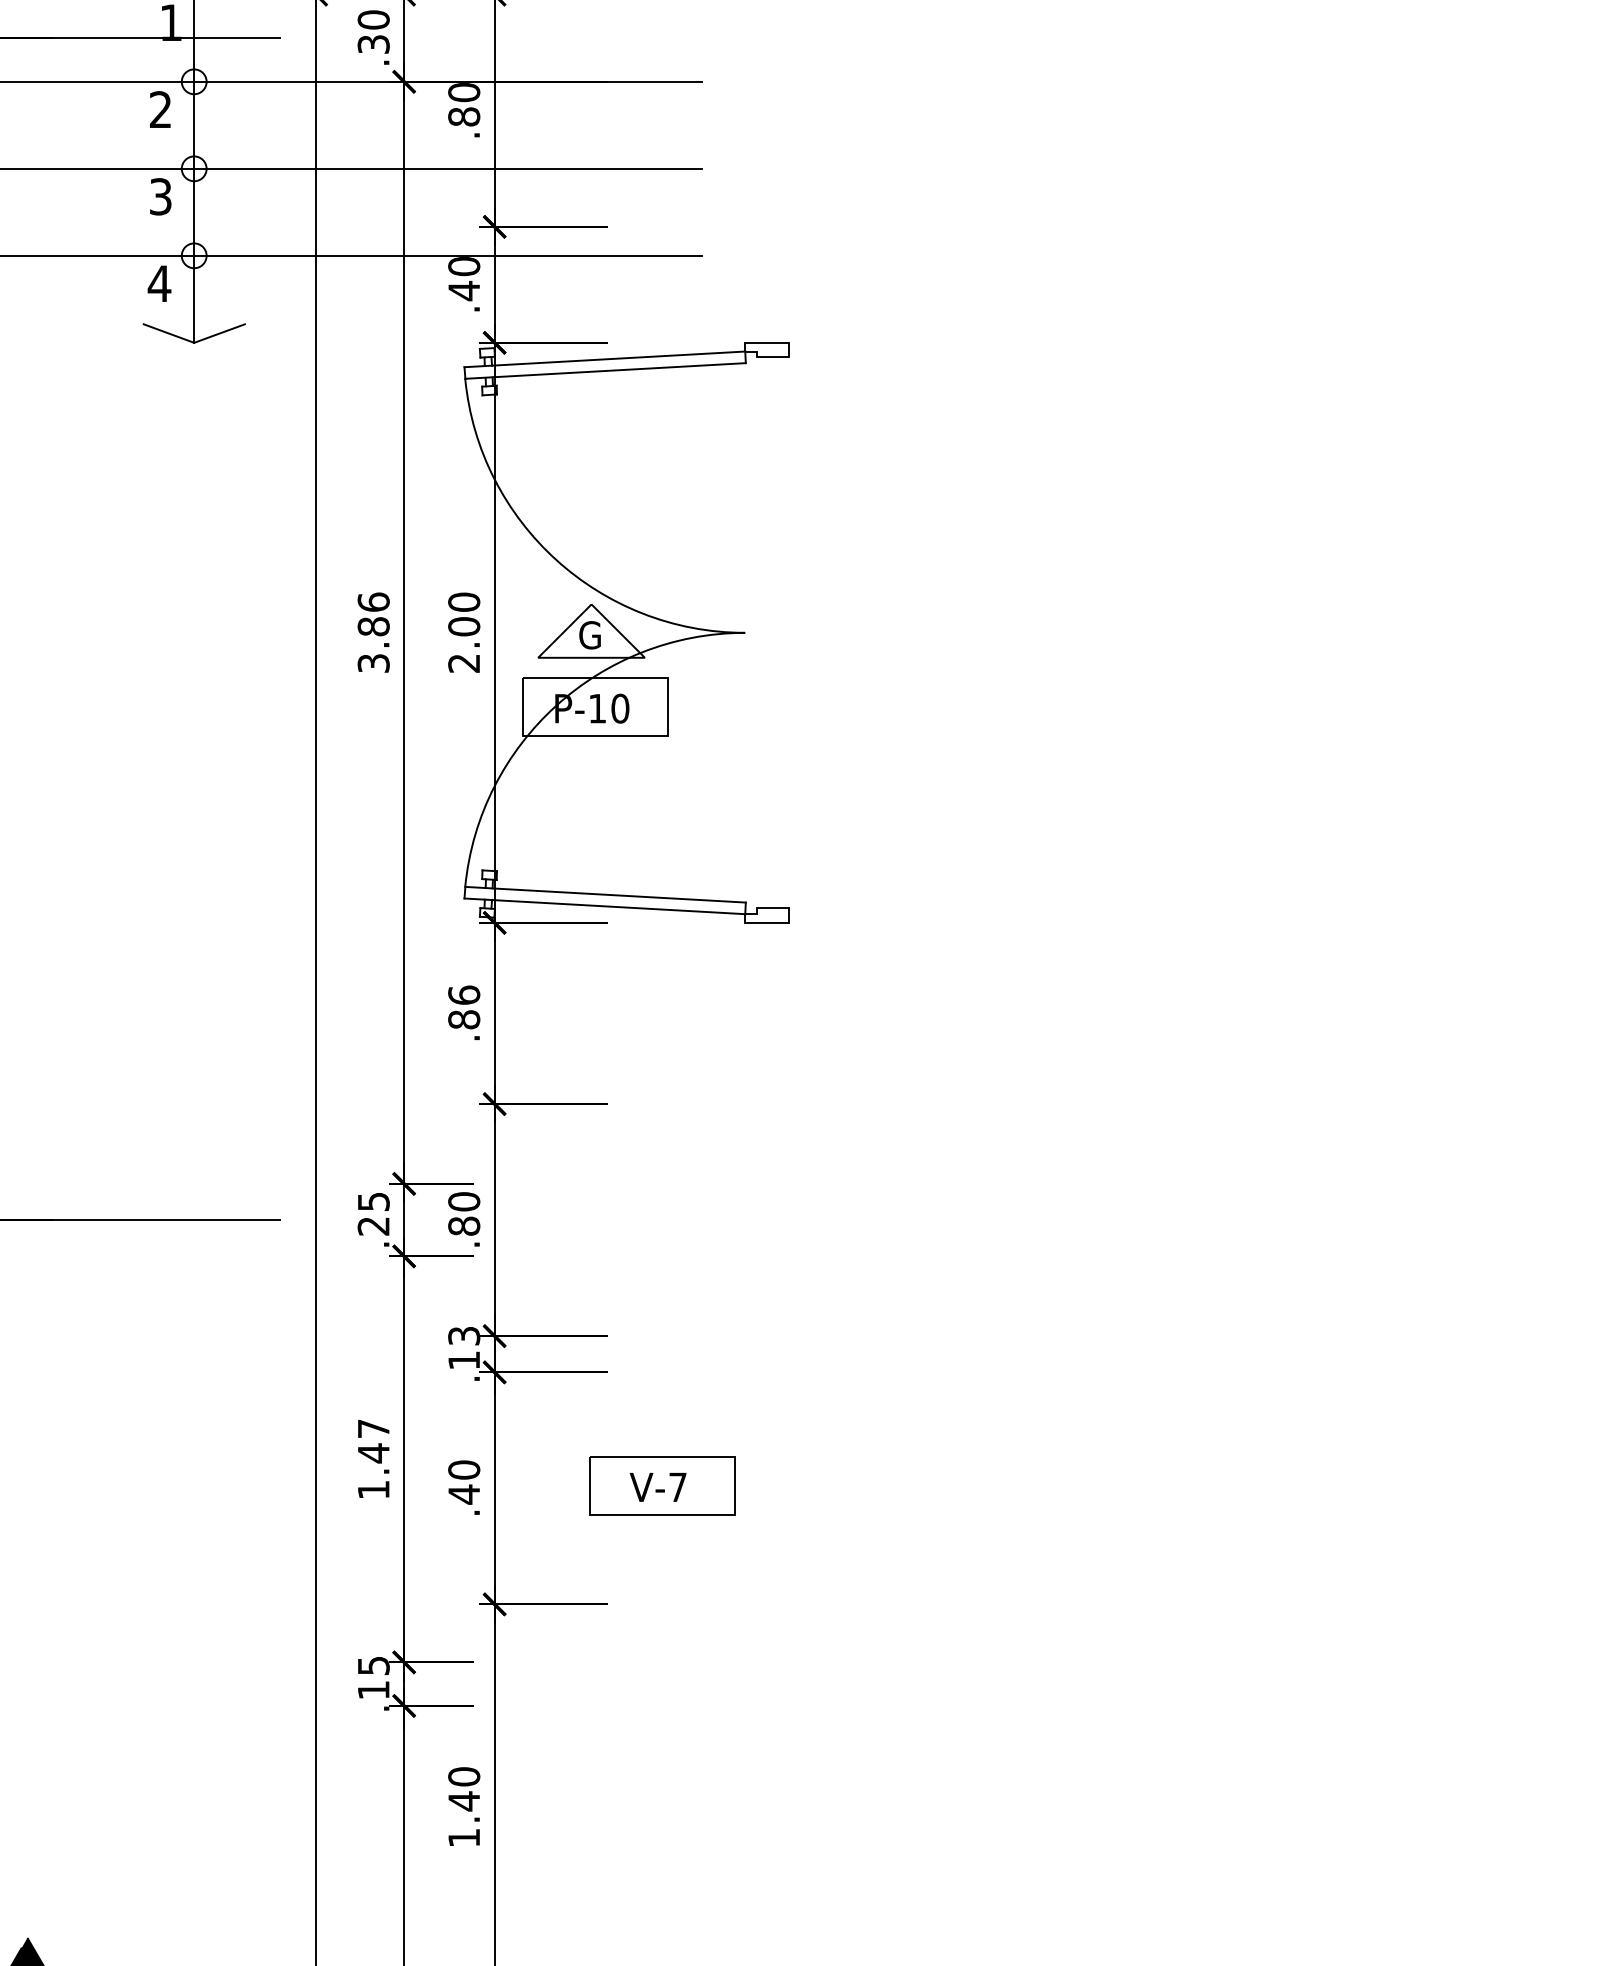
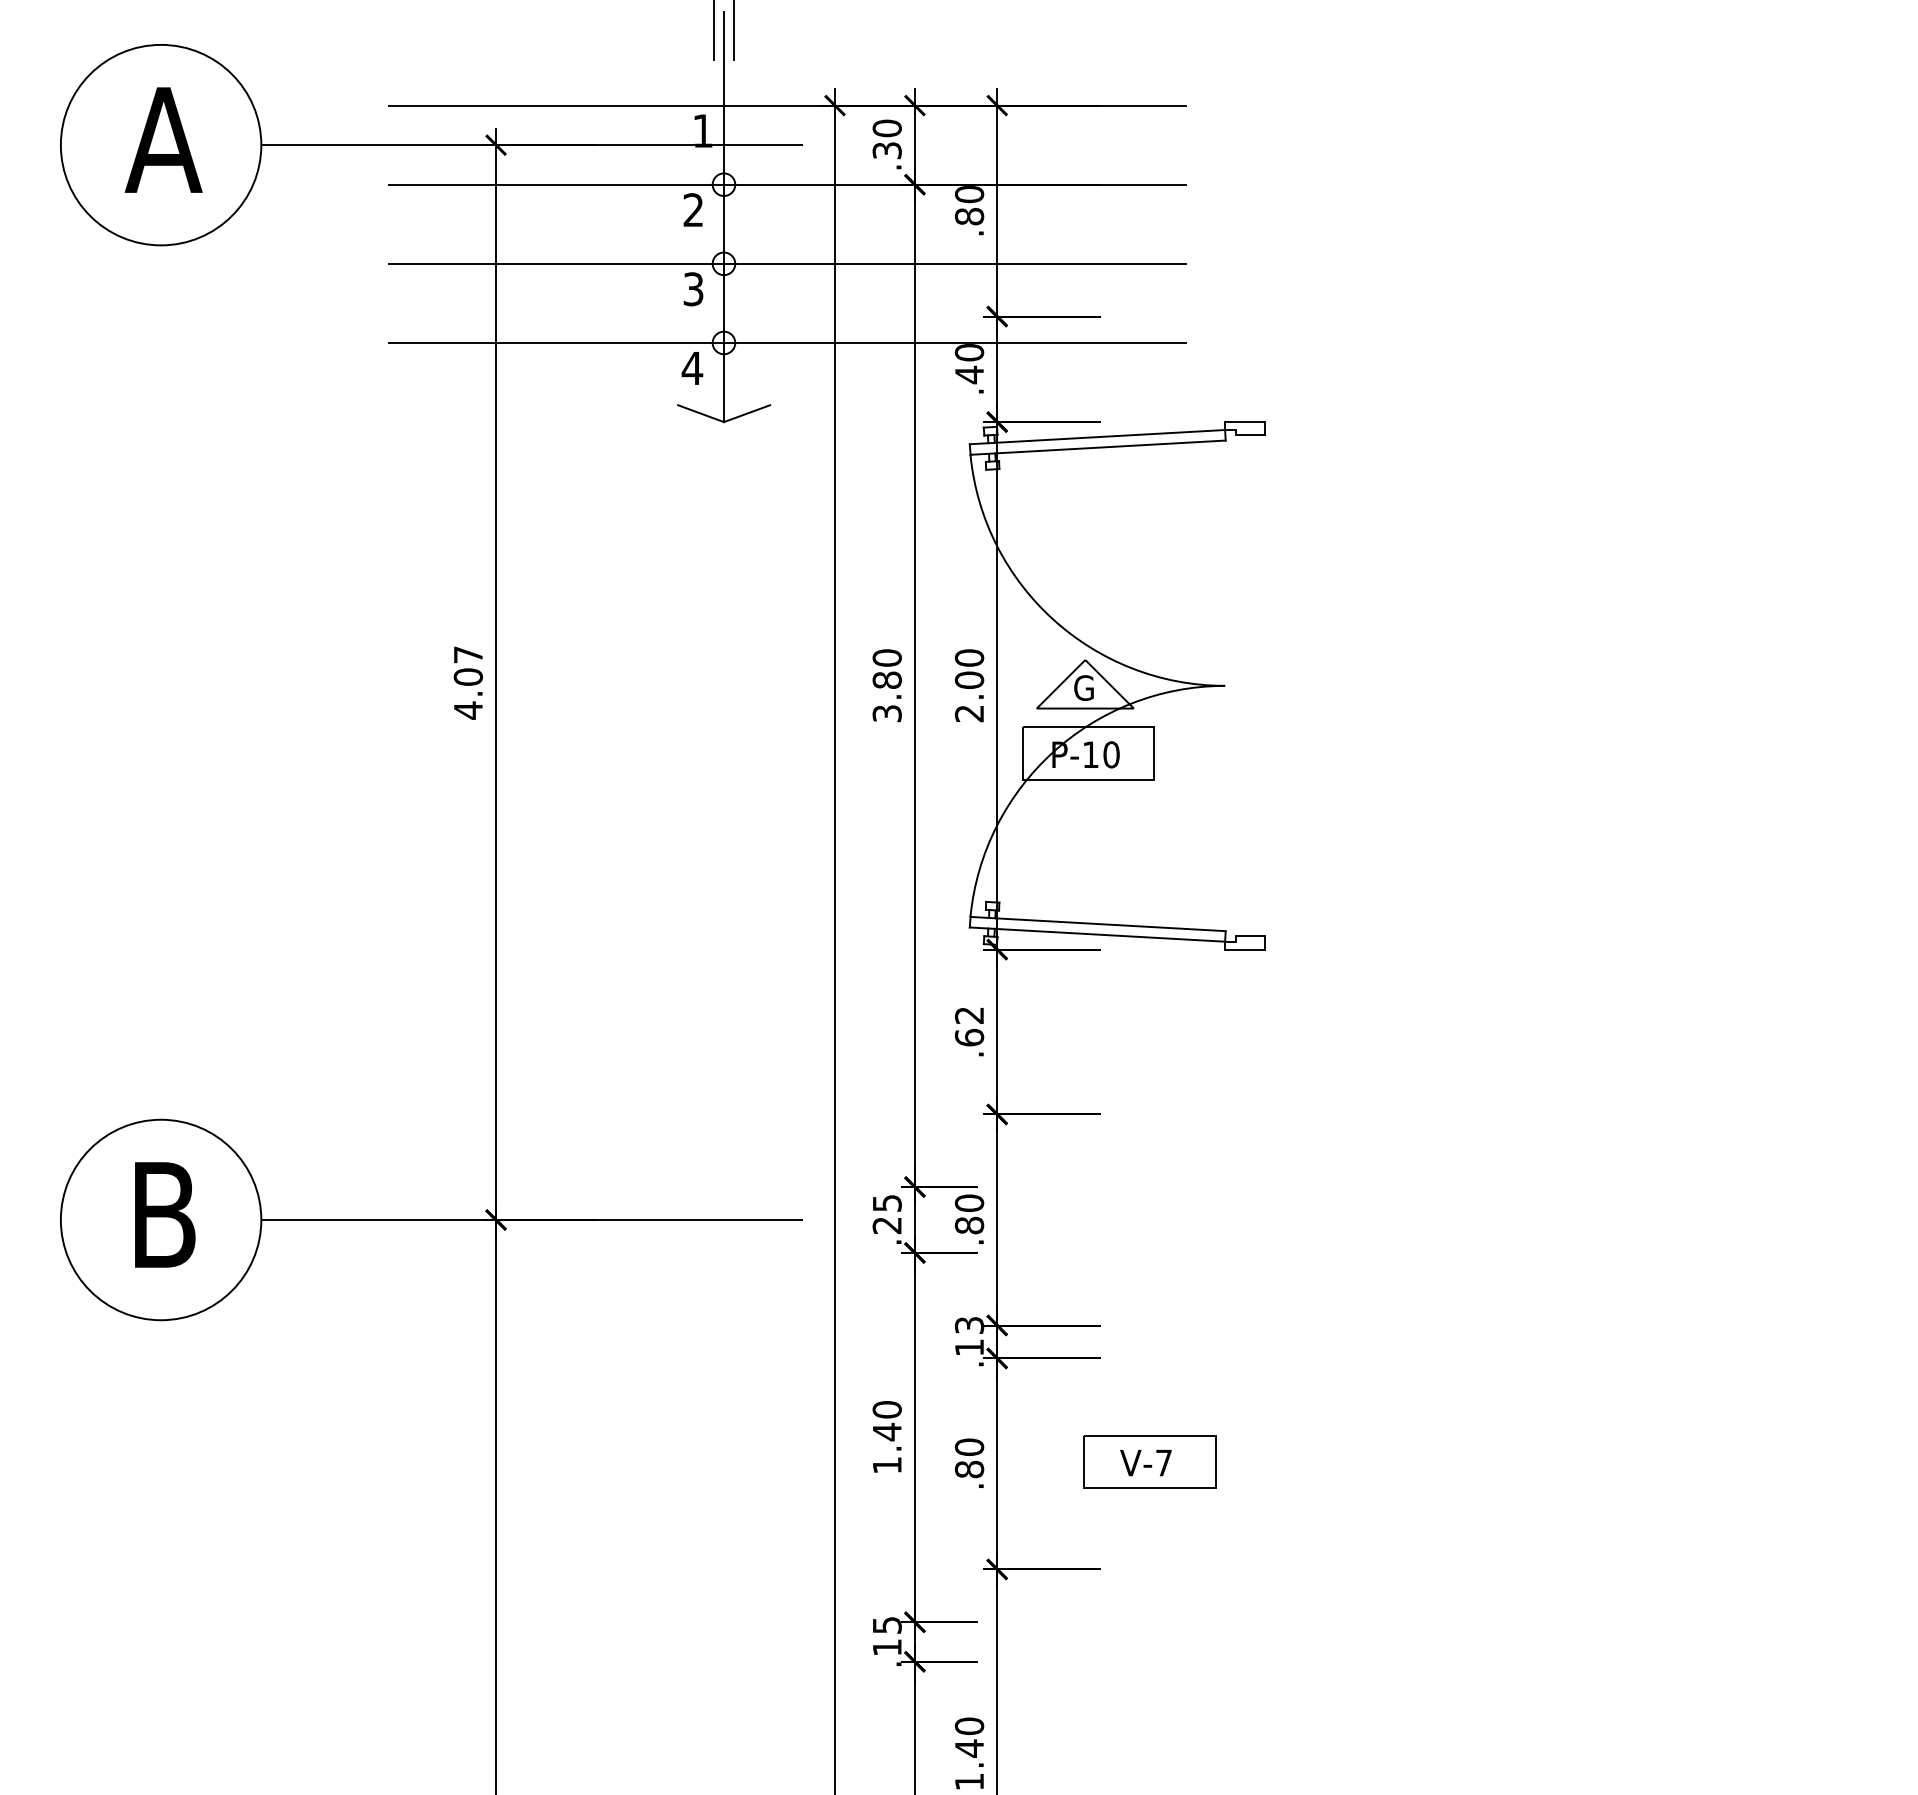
text: (372, 601) -> (886, 657), 3.86 -> 3.80
text: (464, 1007) -> (969, 1026), .86 -> .62
text: (372, 1428) -> (886, 1409), 1.47 -> 1.40
text: (464, 1494) -> (969, 1469), .40 -> .80

